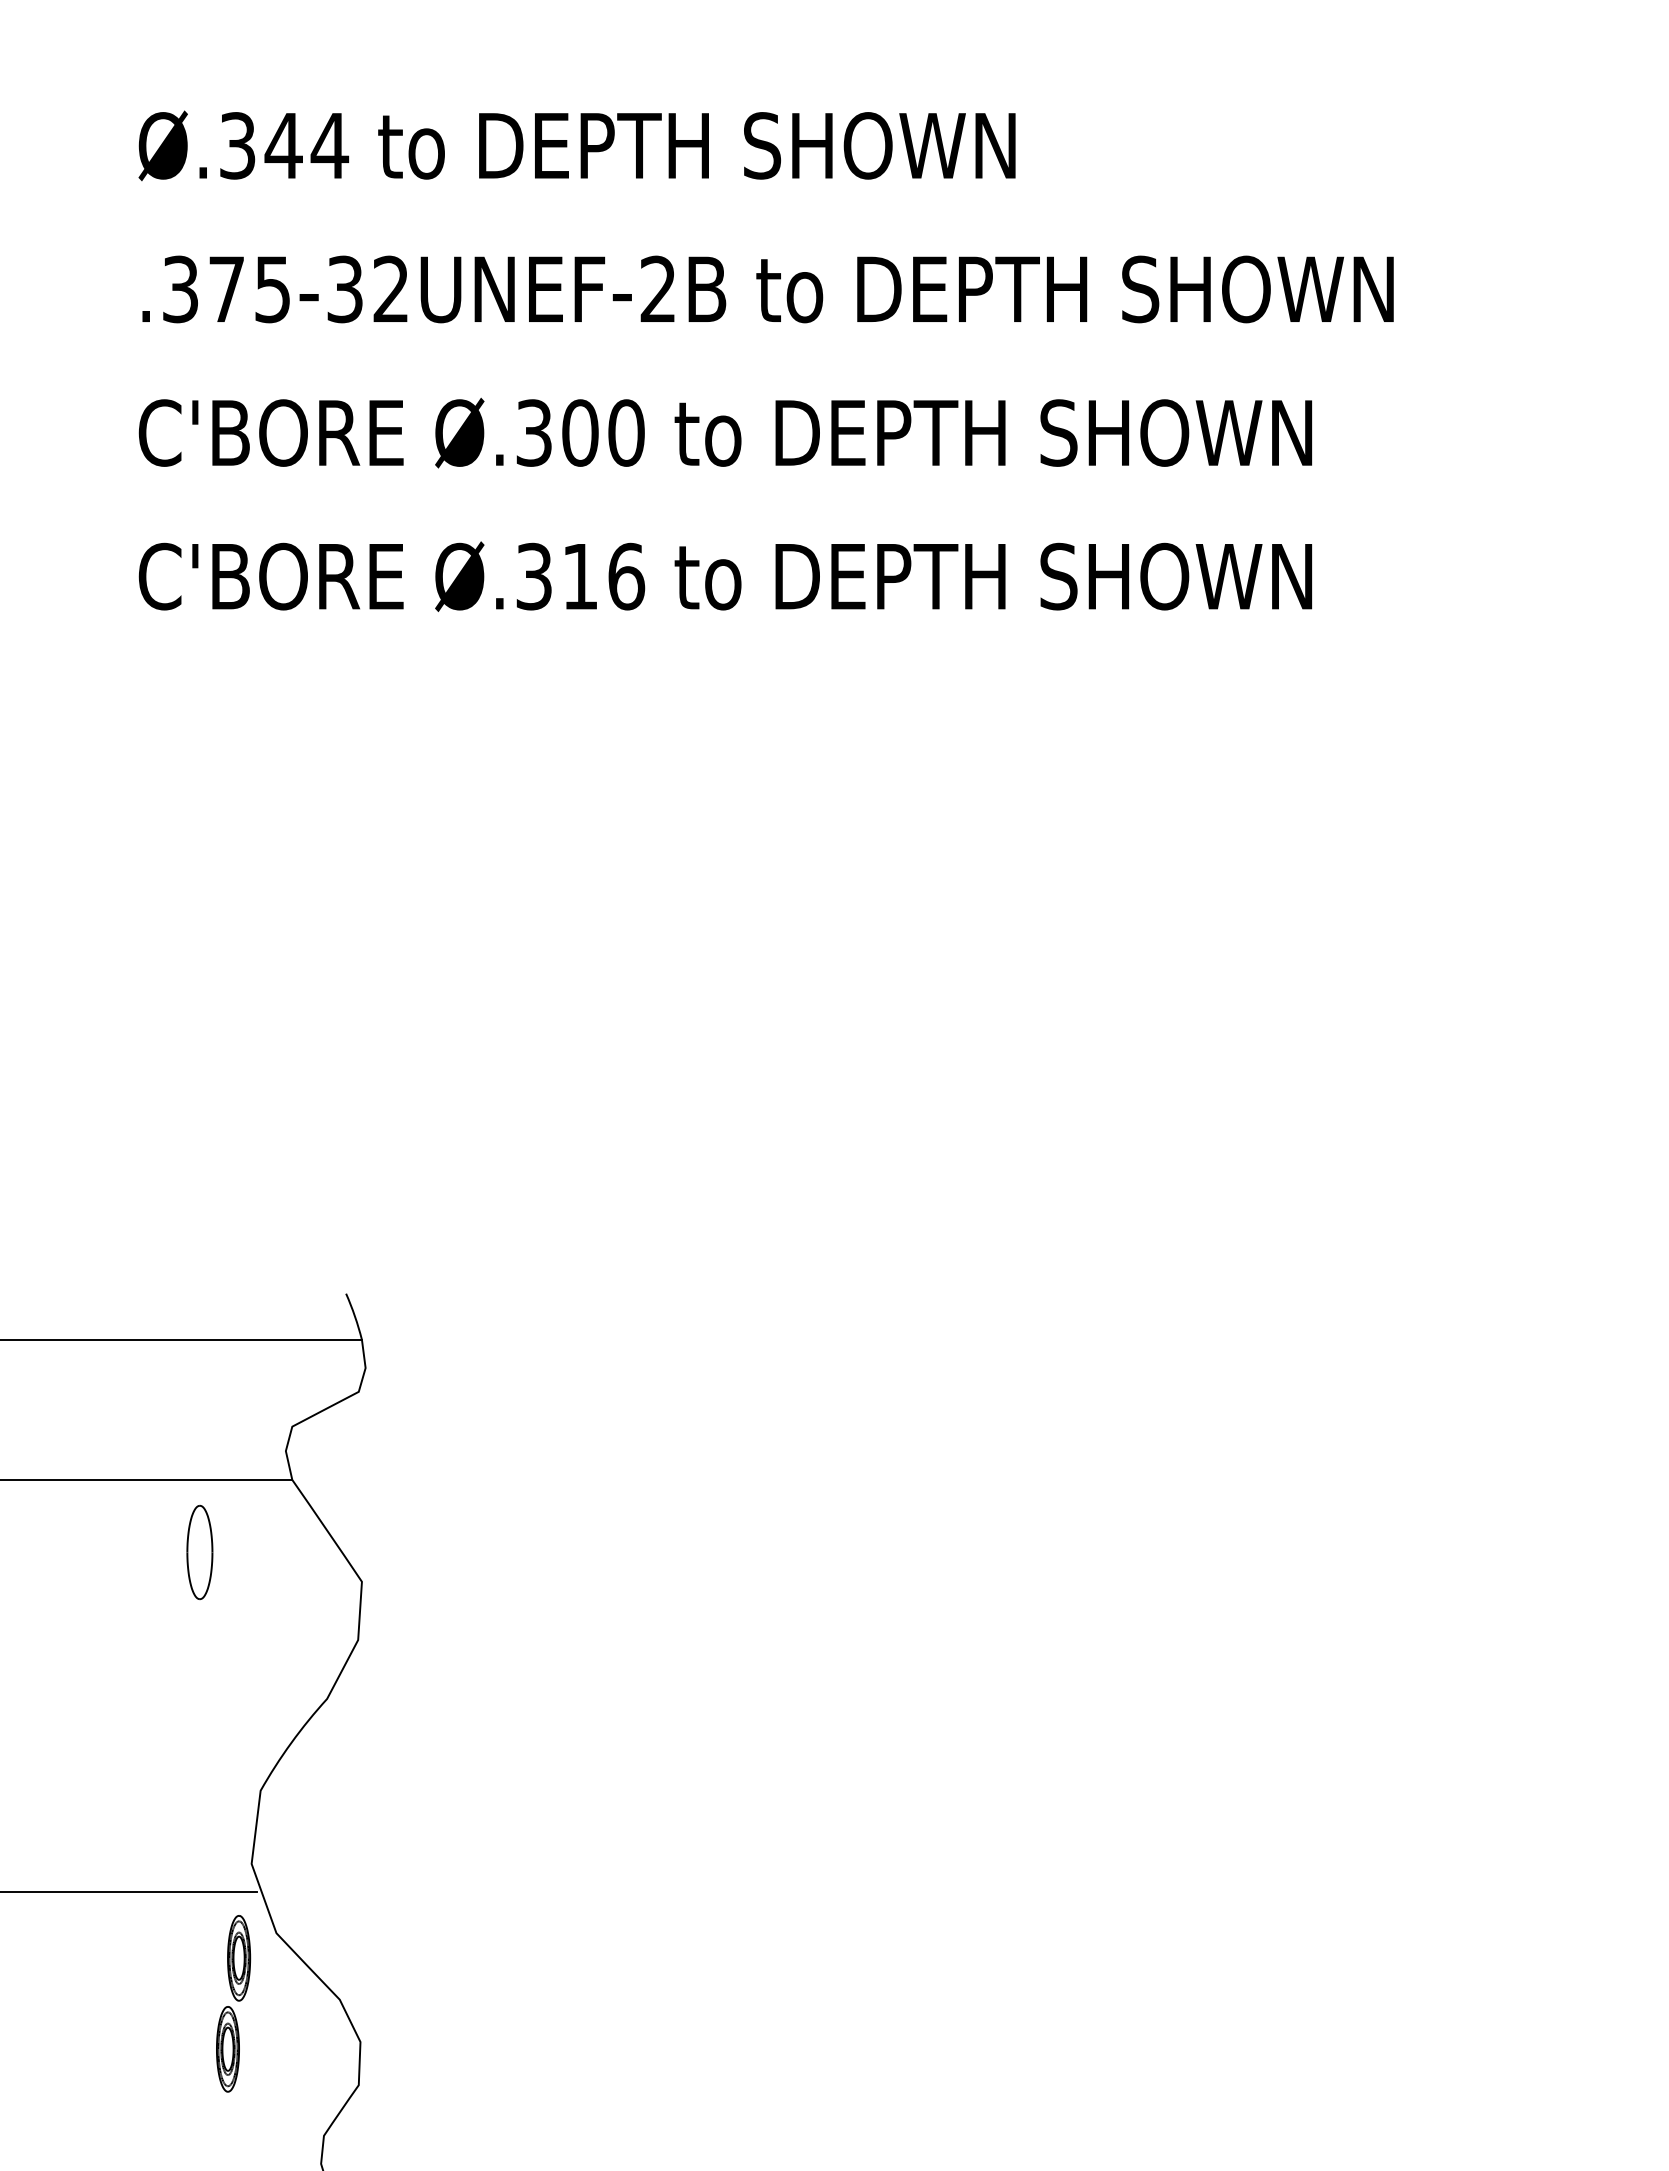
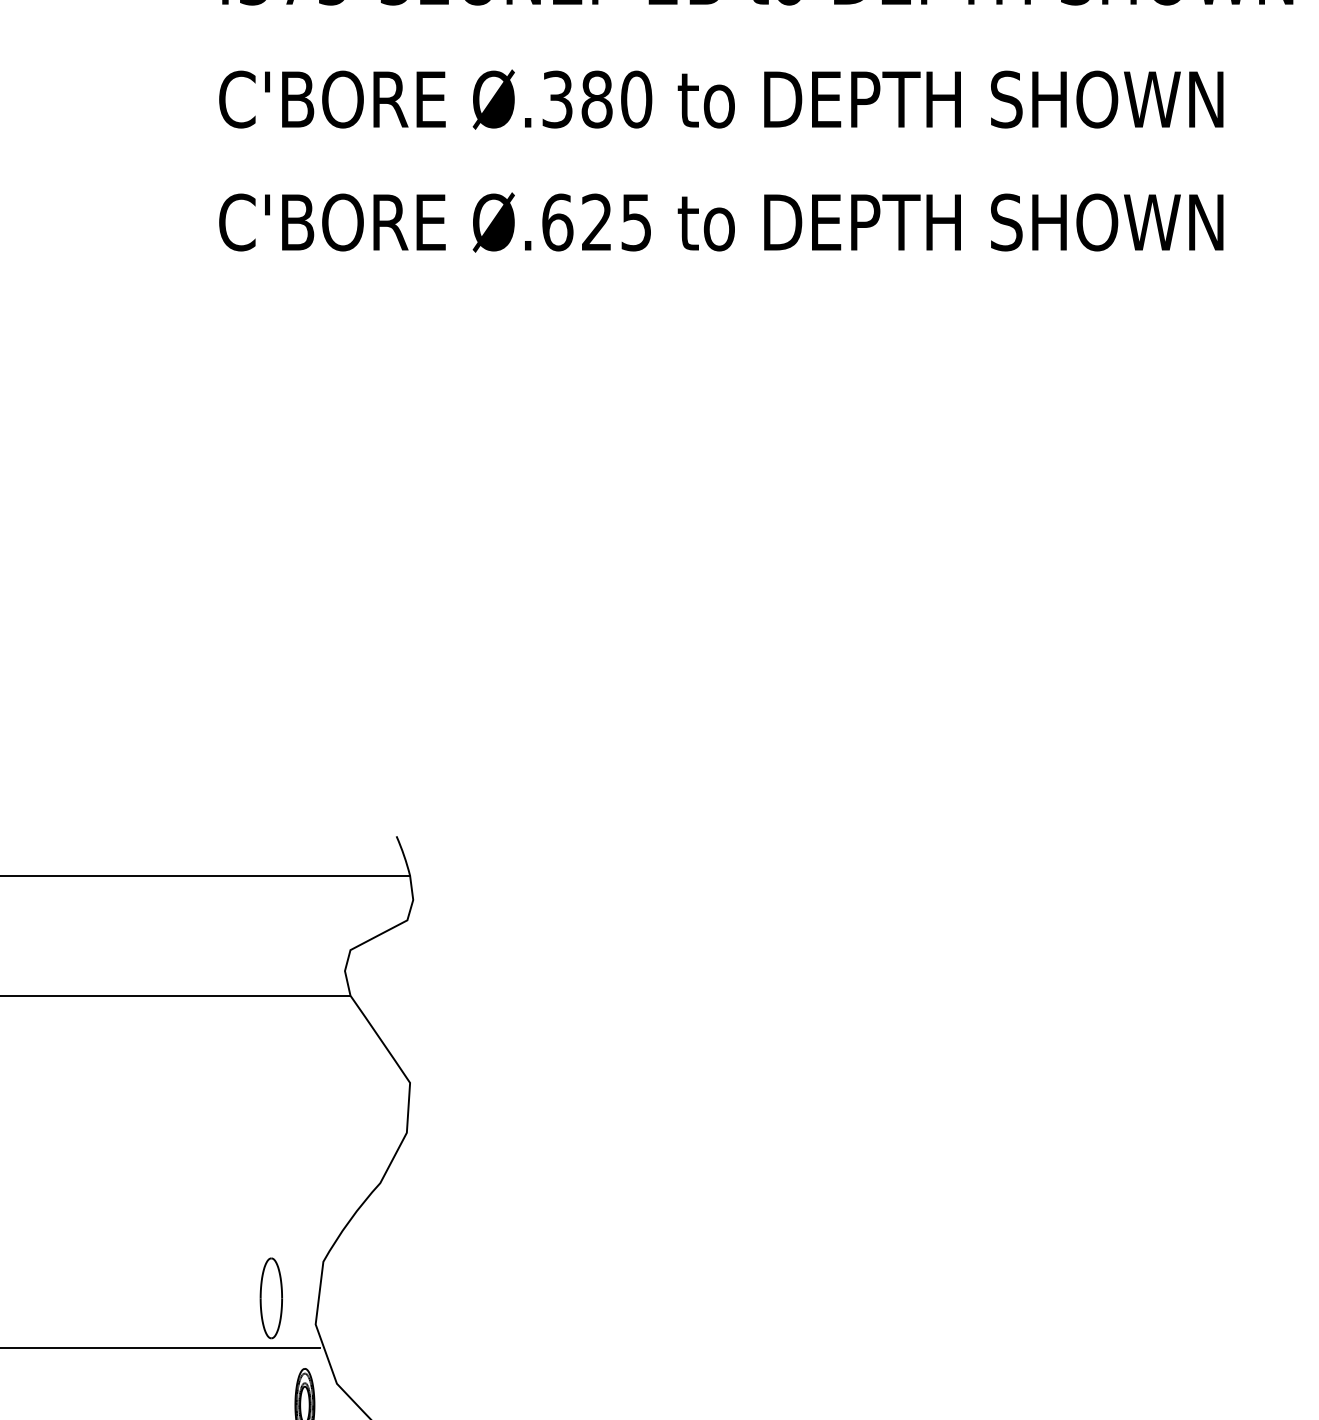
text: (580, 432) -> (597, 99), Ø.300 -> Ø.380
text: (580, 576) -> (597, 222), Ø.316 -> Ø.625
part: (199, 1552) -> (271, 1298), moved

